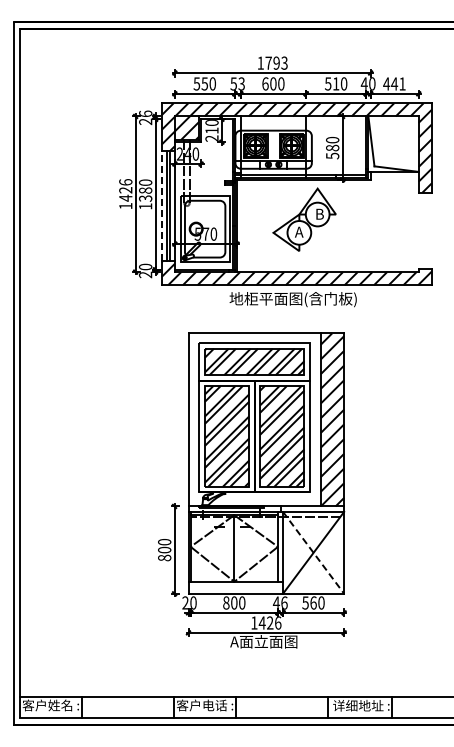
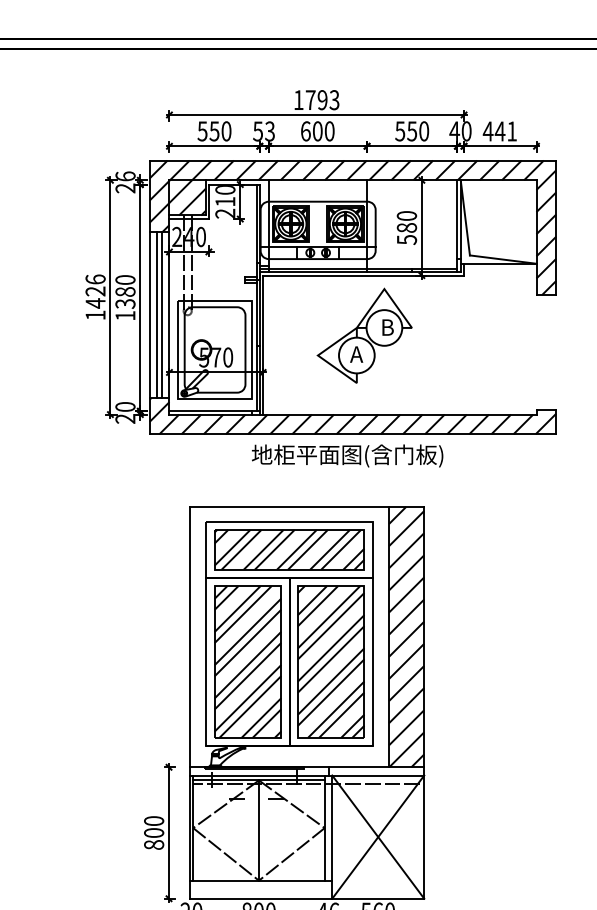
text: (335, 83) -> (411, 130), 510 -> 550
line: (161, 205) -> (149, 314), dashed -> solid
line: (313, 553) -> (378, 838), dashed -> solid

